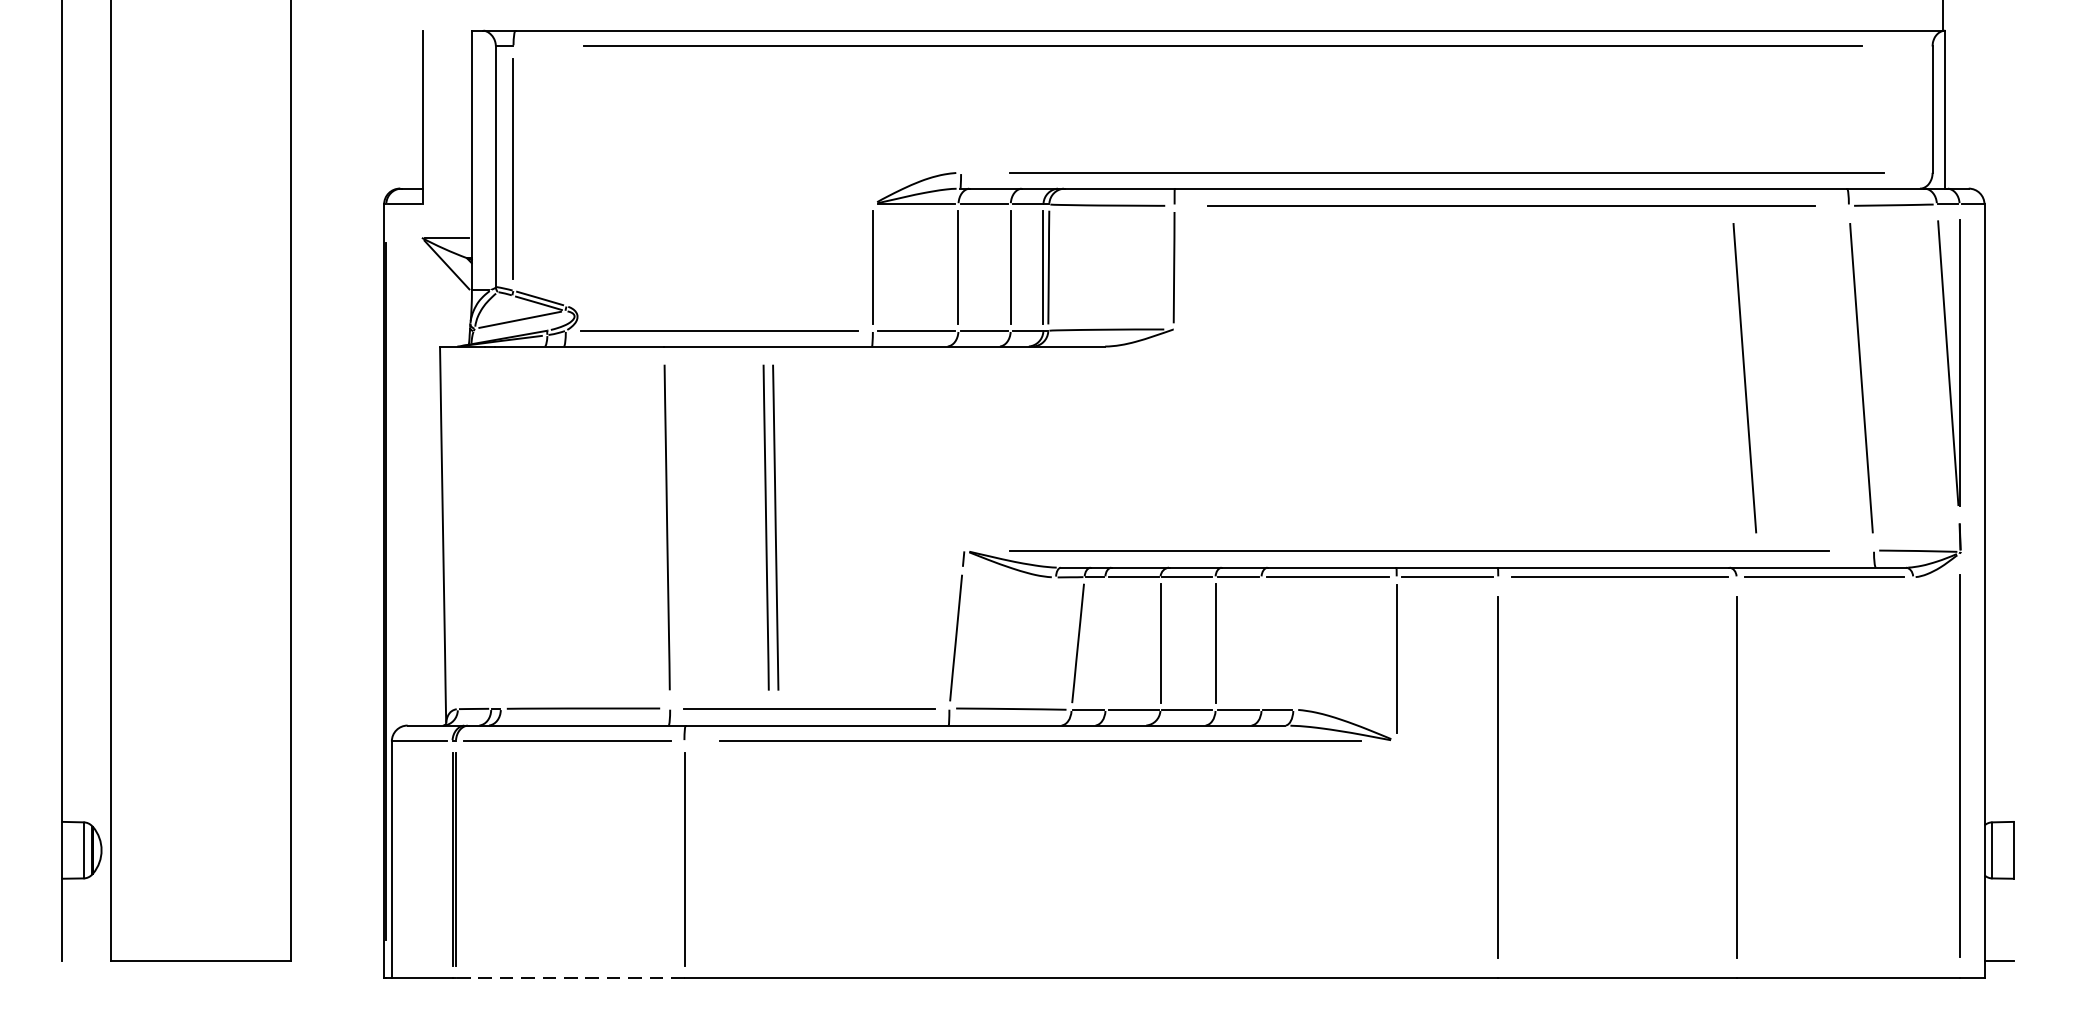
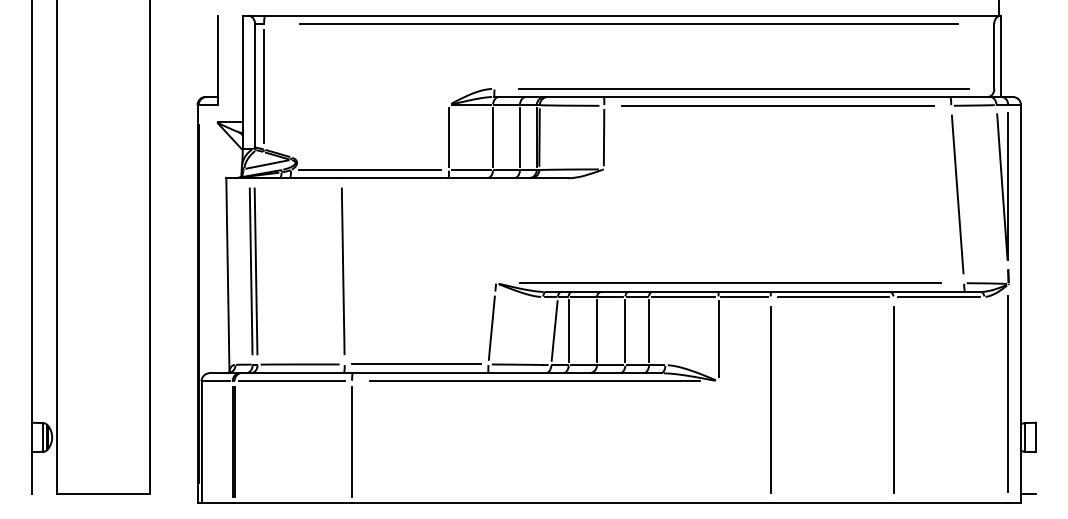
line: (1744, 378) -> (897, 194), removed
part: (770, 527) -> (253, 271), moved
line: (1105, 642) -> (568, 330), added
line: (1262, 642) -> (649, 330), added
line: (570, 978) -> (293, 503), dashed -> solid

